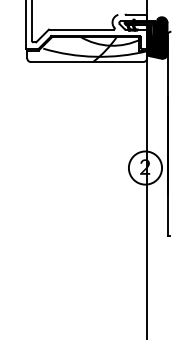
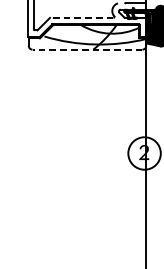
line: (80, 29) -> (80, 17), solid -> dashed
line: (86, 62) -> (86, 50), solid -> dashed

